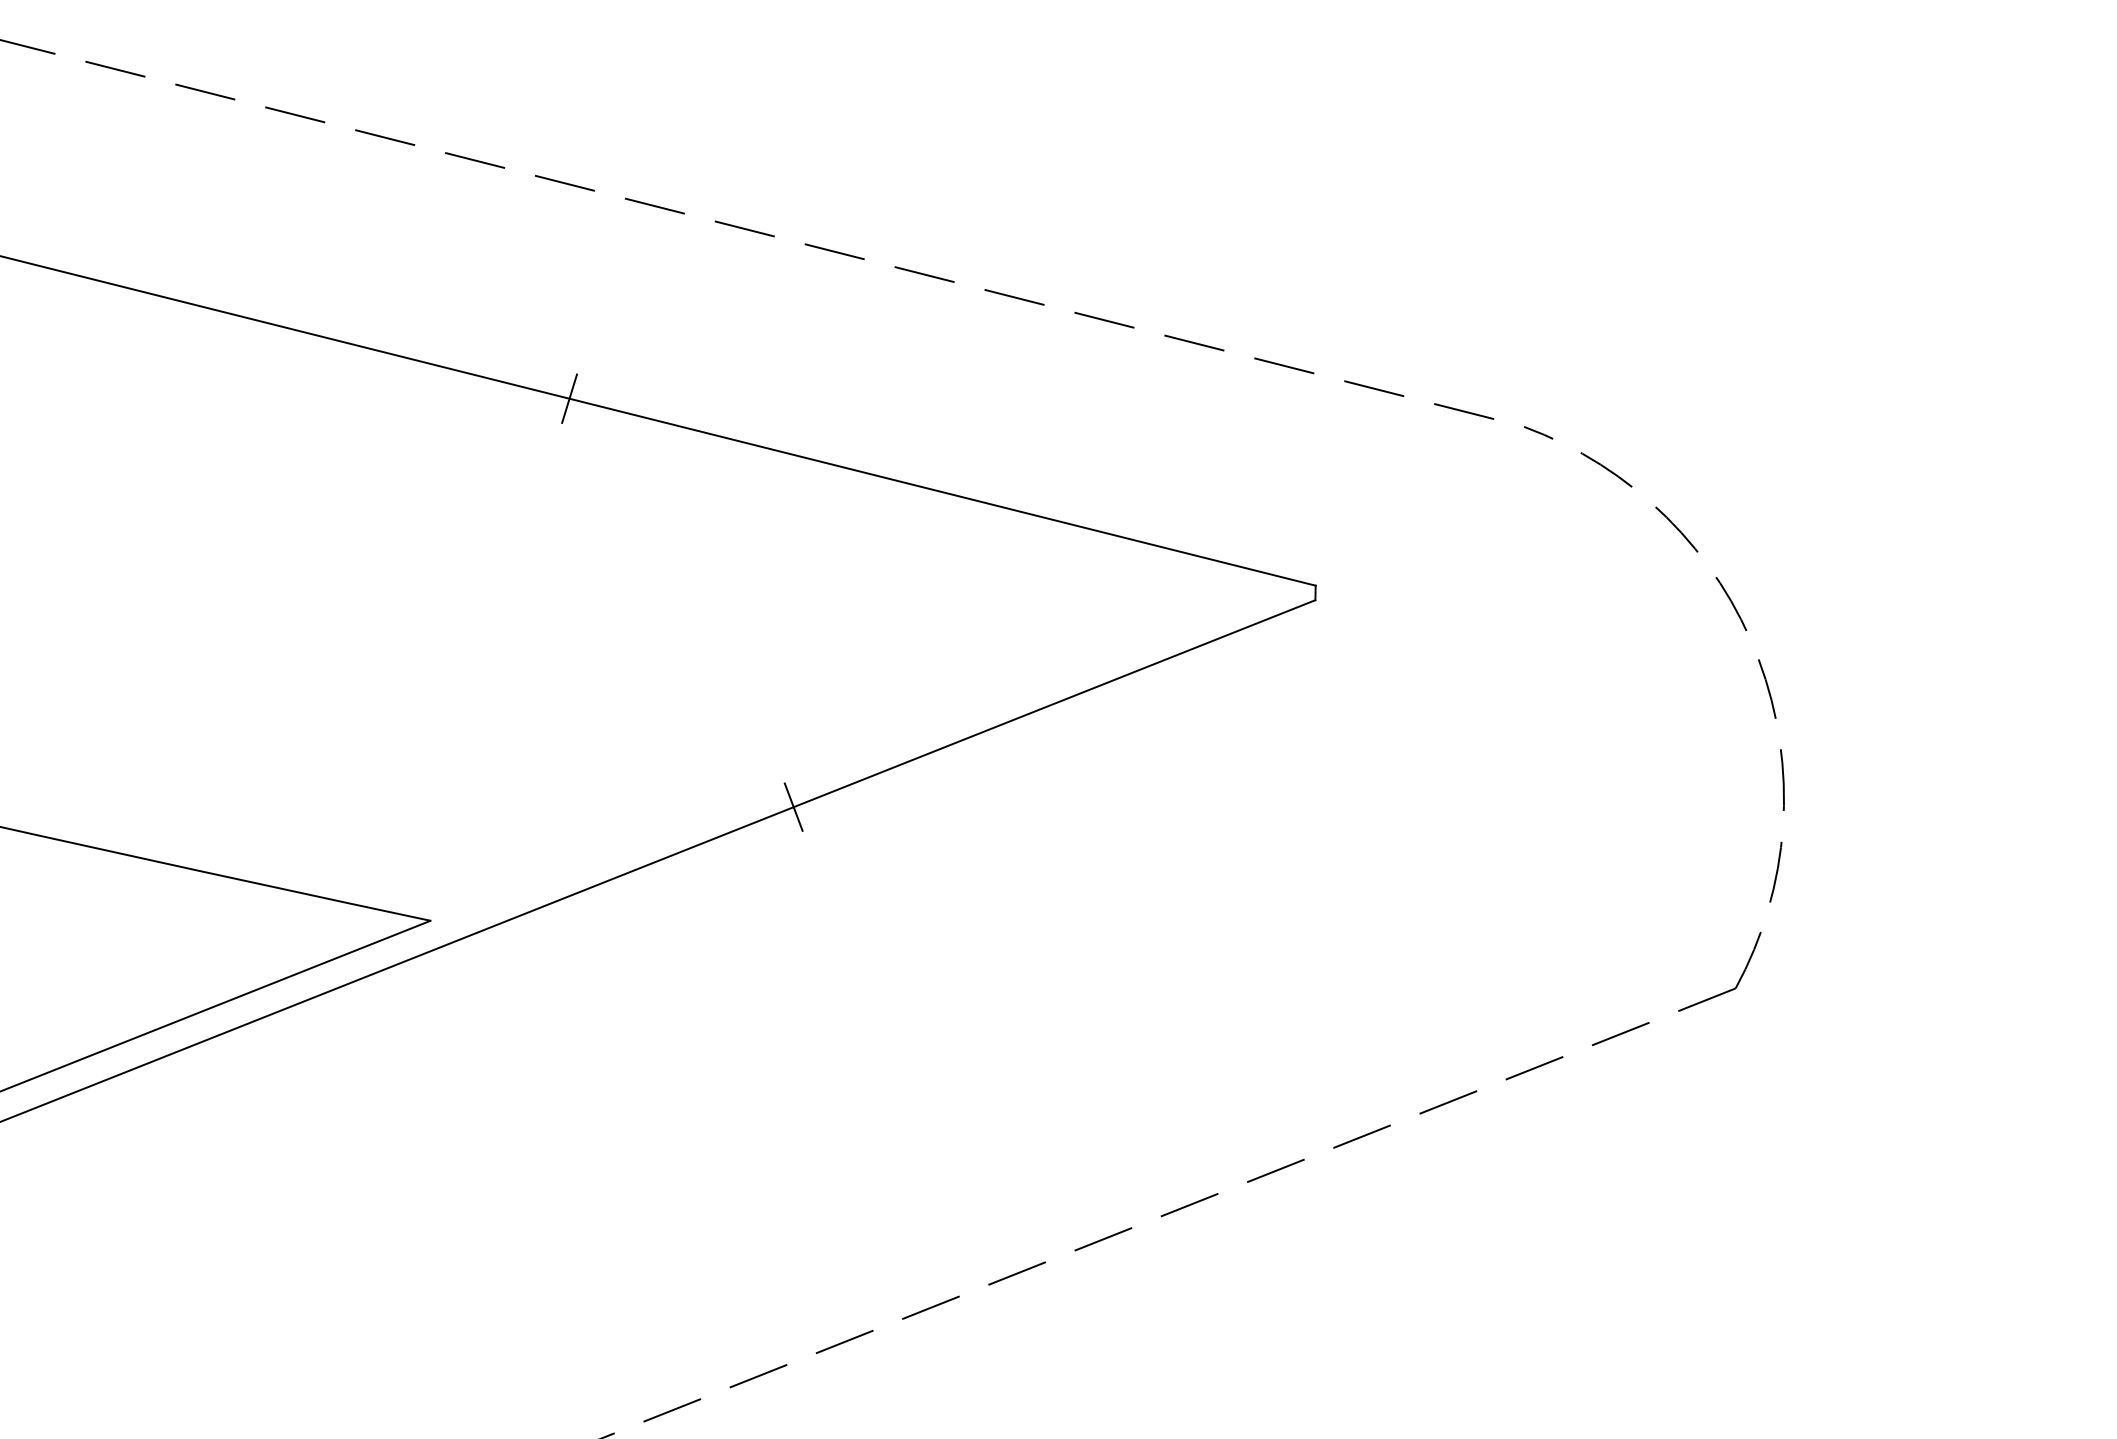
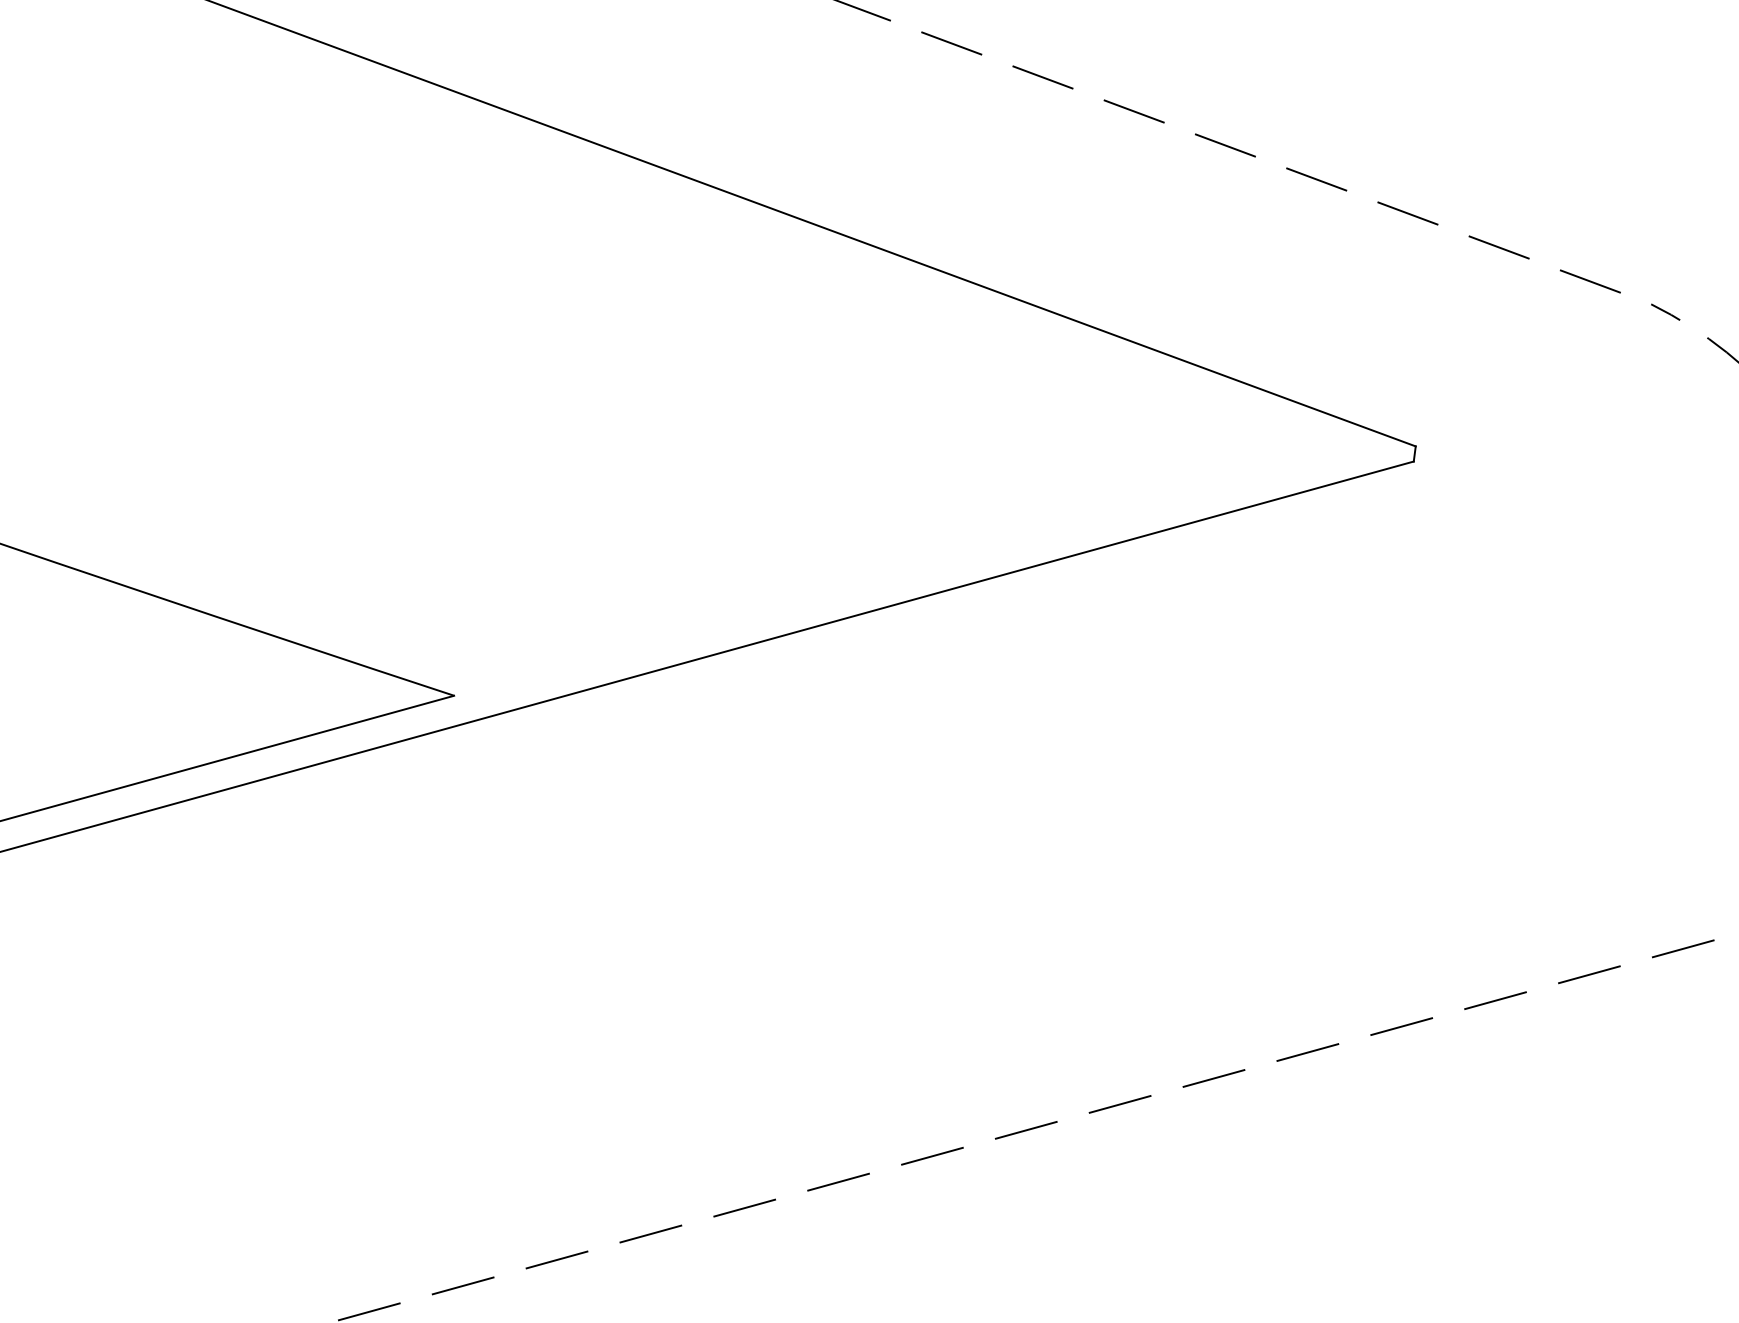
line: (569, 398) -> (658, 166), removed
line: (793, 806) -> (845, 617), removed

